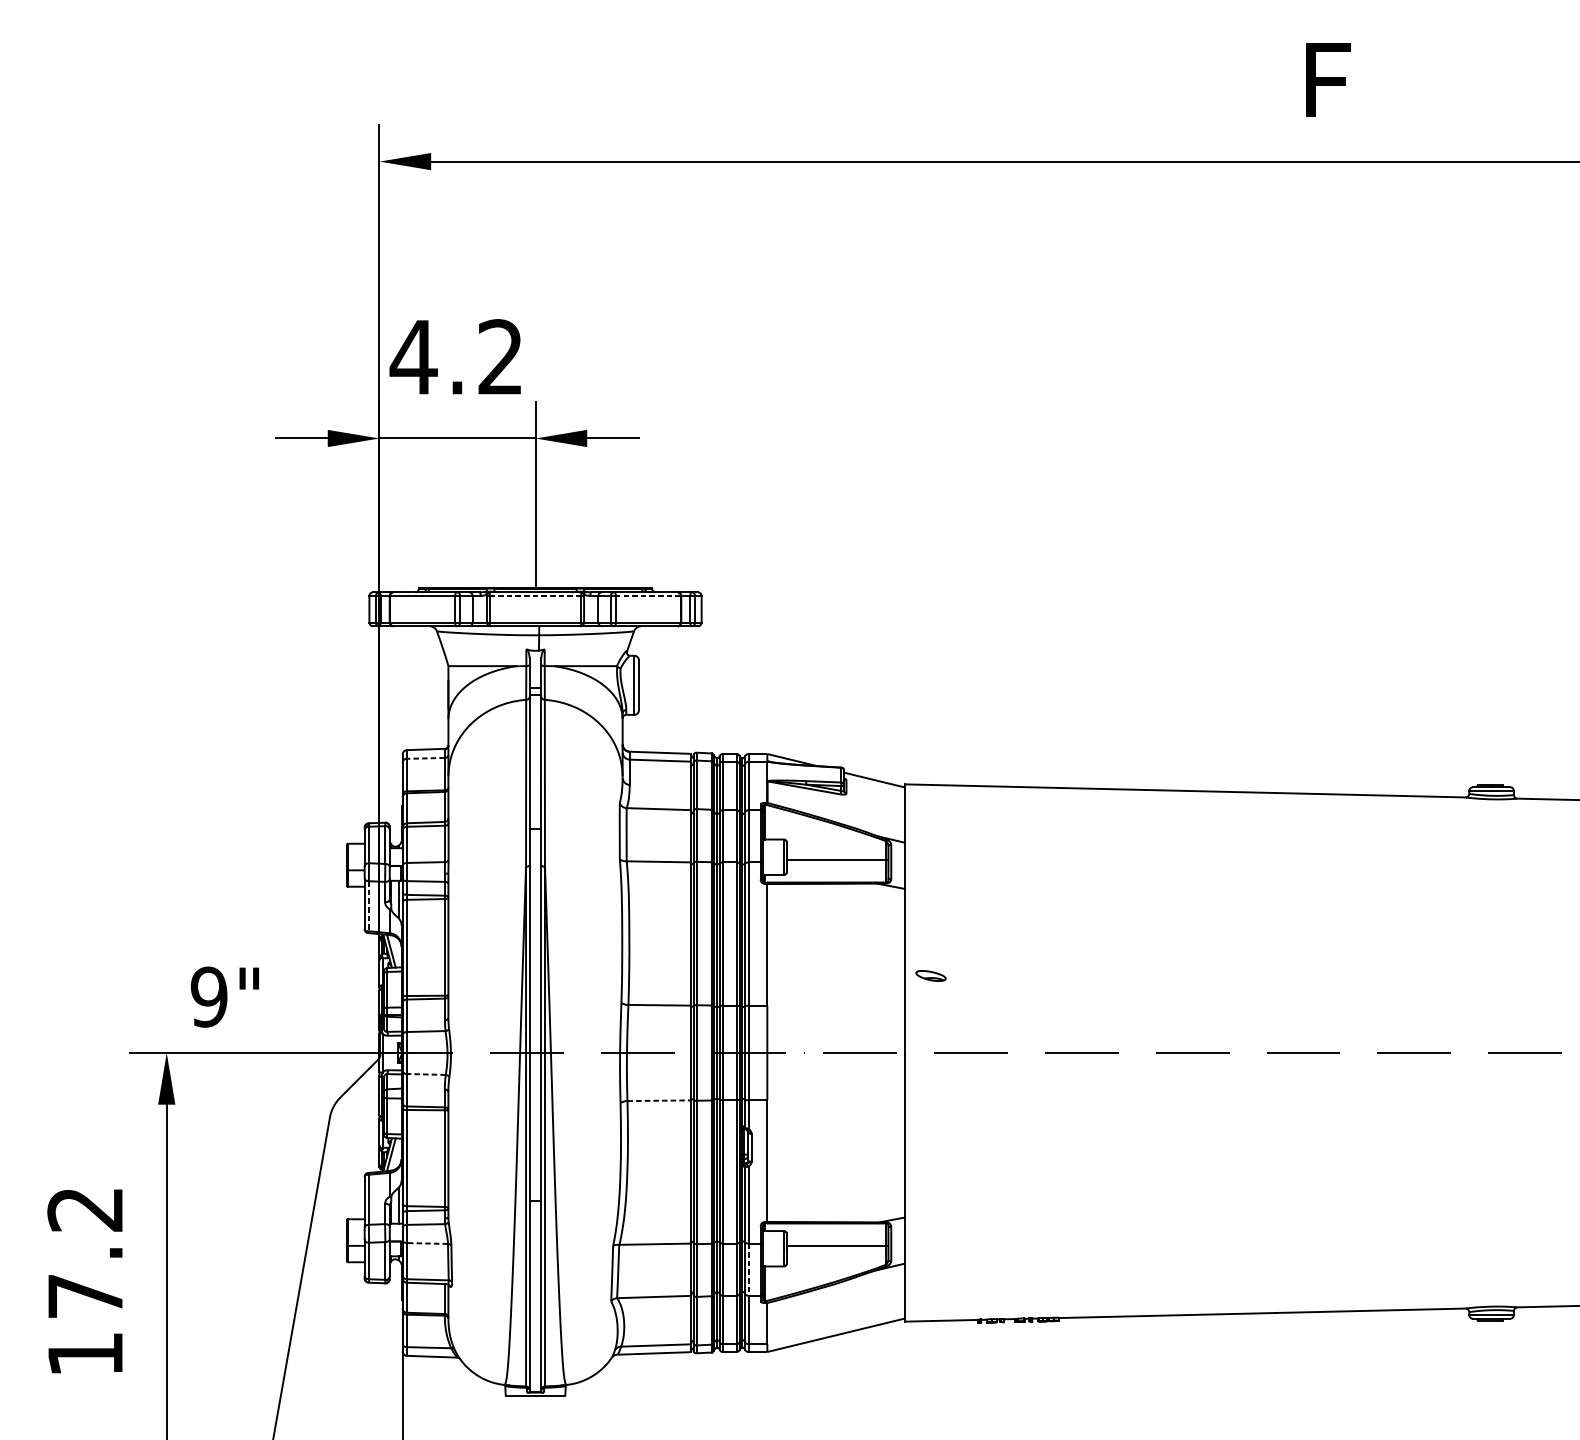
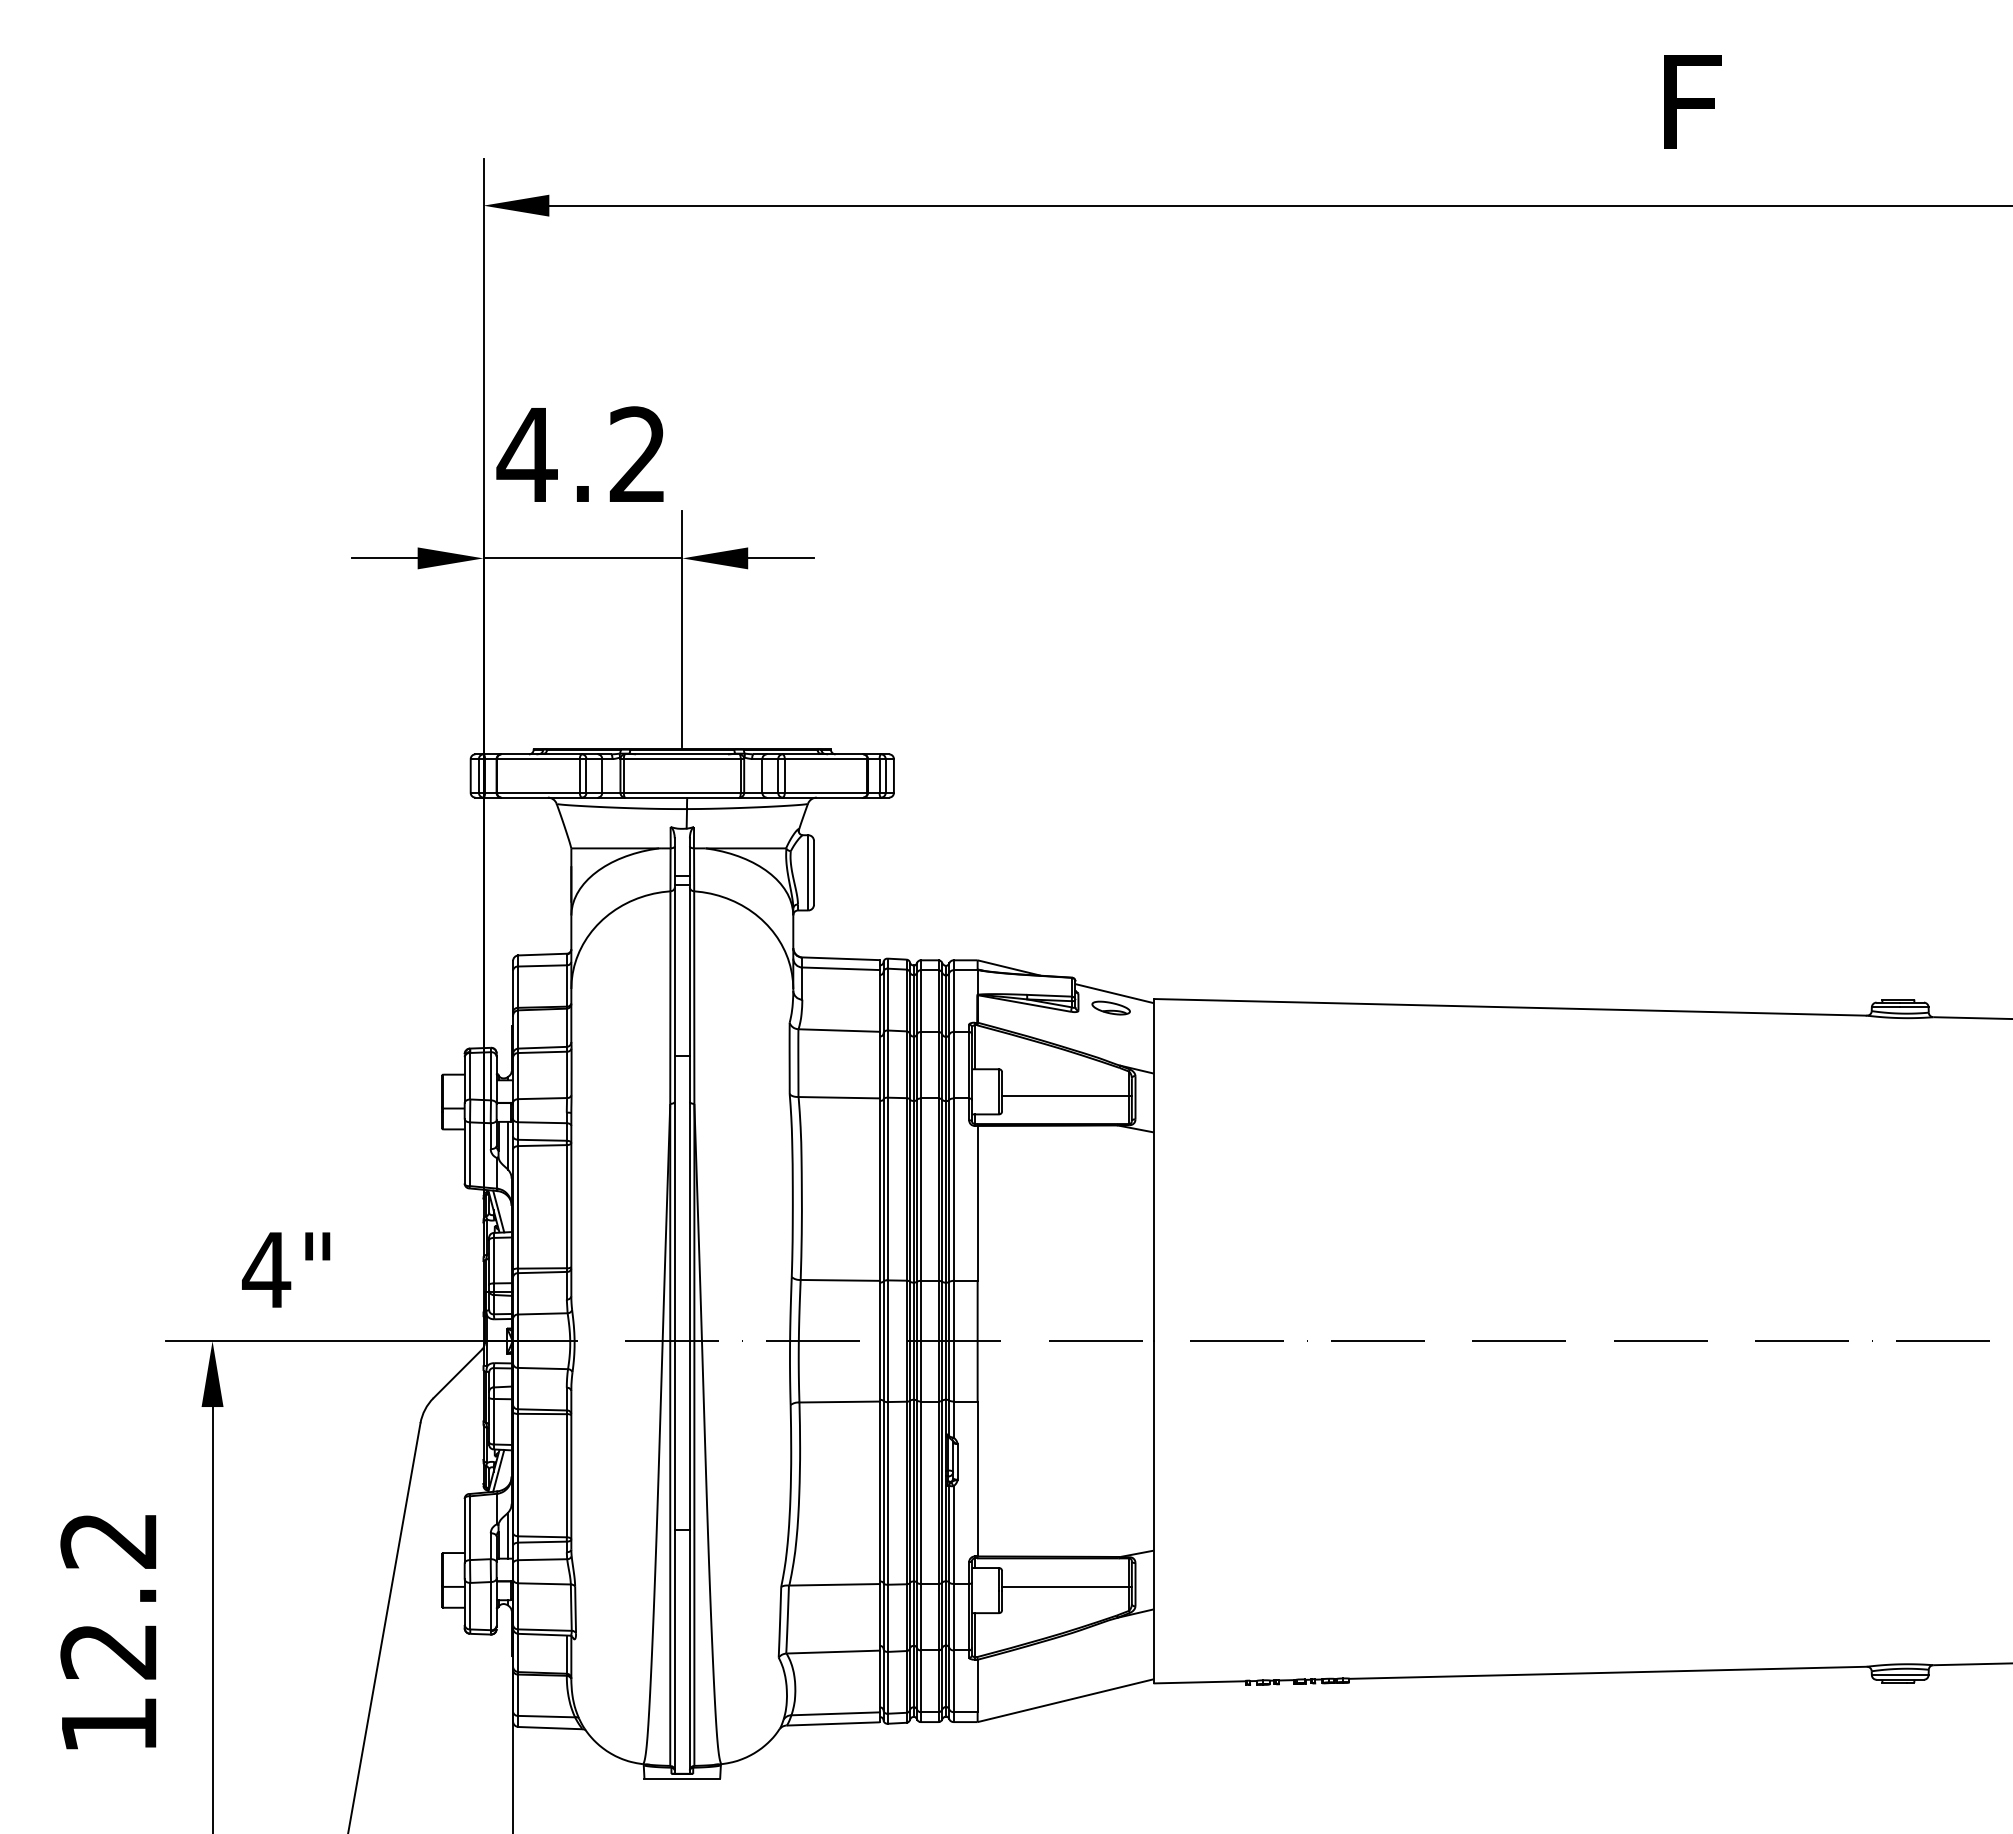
line: (534, 596) -> (681, 759), dashed -> solid
line: (647, 596) -> (825, 759), dashed -> solid
line: (425, 758) -> (542, 965), dashed -> solid
line: (369, 906) -> (470, 1154), dashed -> solid
part: (930, 975) -> (1110, 1007), moved
text: (209, 997) -> (266, 1270), 9" -> 4"
line: (426, 1074) -> (543, 1368), dashed -> solid
line: (659, 1101) -> (840, 1402), dashed -> solid
line: (427, 1243) -> (544, 1583), dashed -> solid
line: (748, 1269) -> (953, 1617), dashed -> solid
text: (85, 1296) -> (108, 1651), 17.2 -> 12.2

